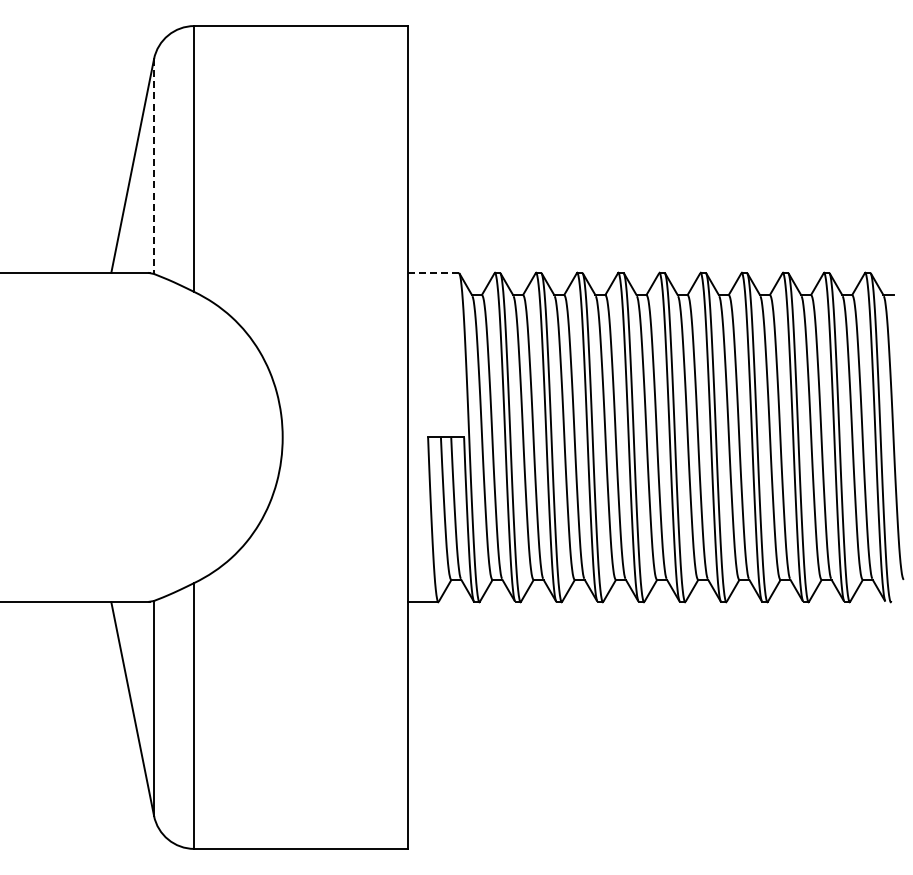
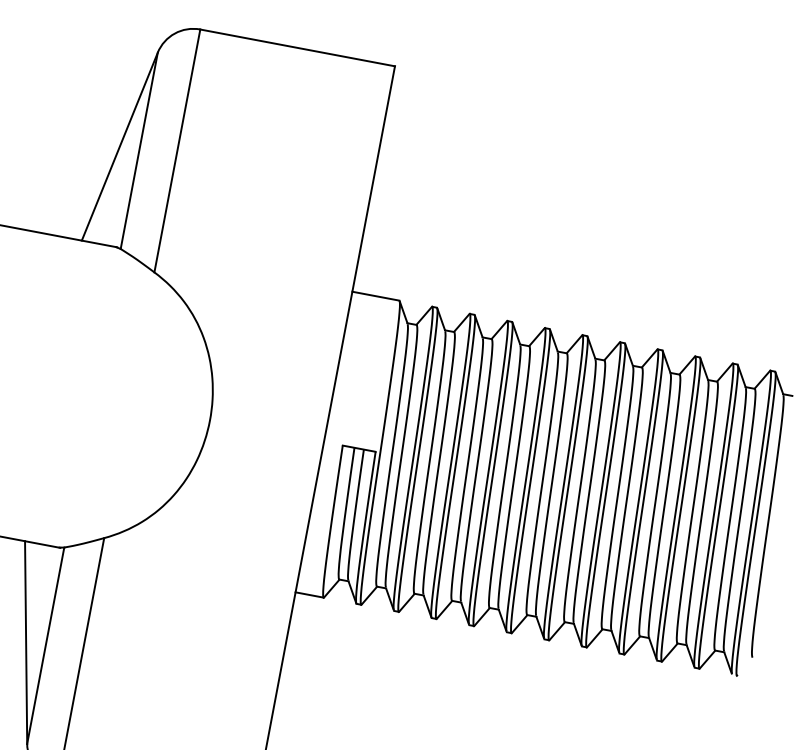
line: (154, 167) -> (139, 151), dashed -> solid
line: (433, 272) -> (376, 295), dashed -> solid

